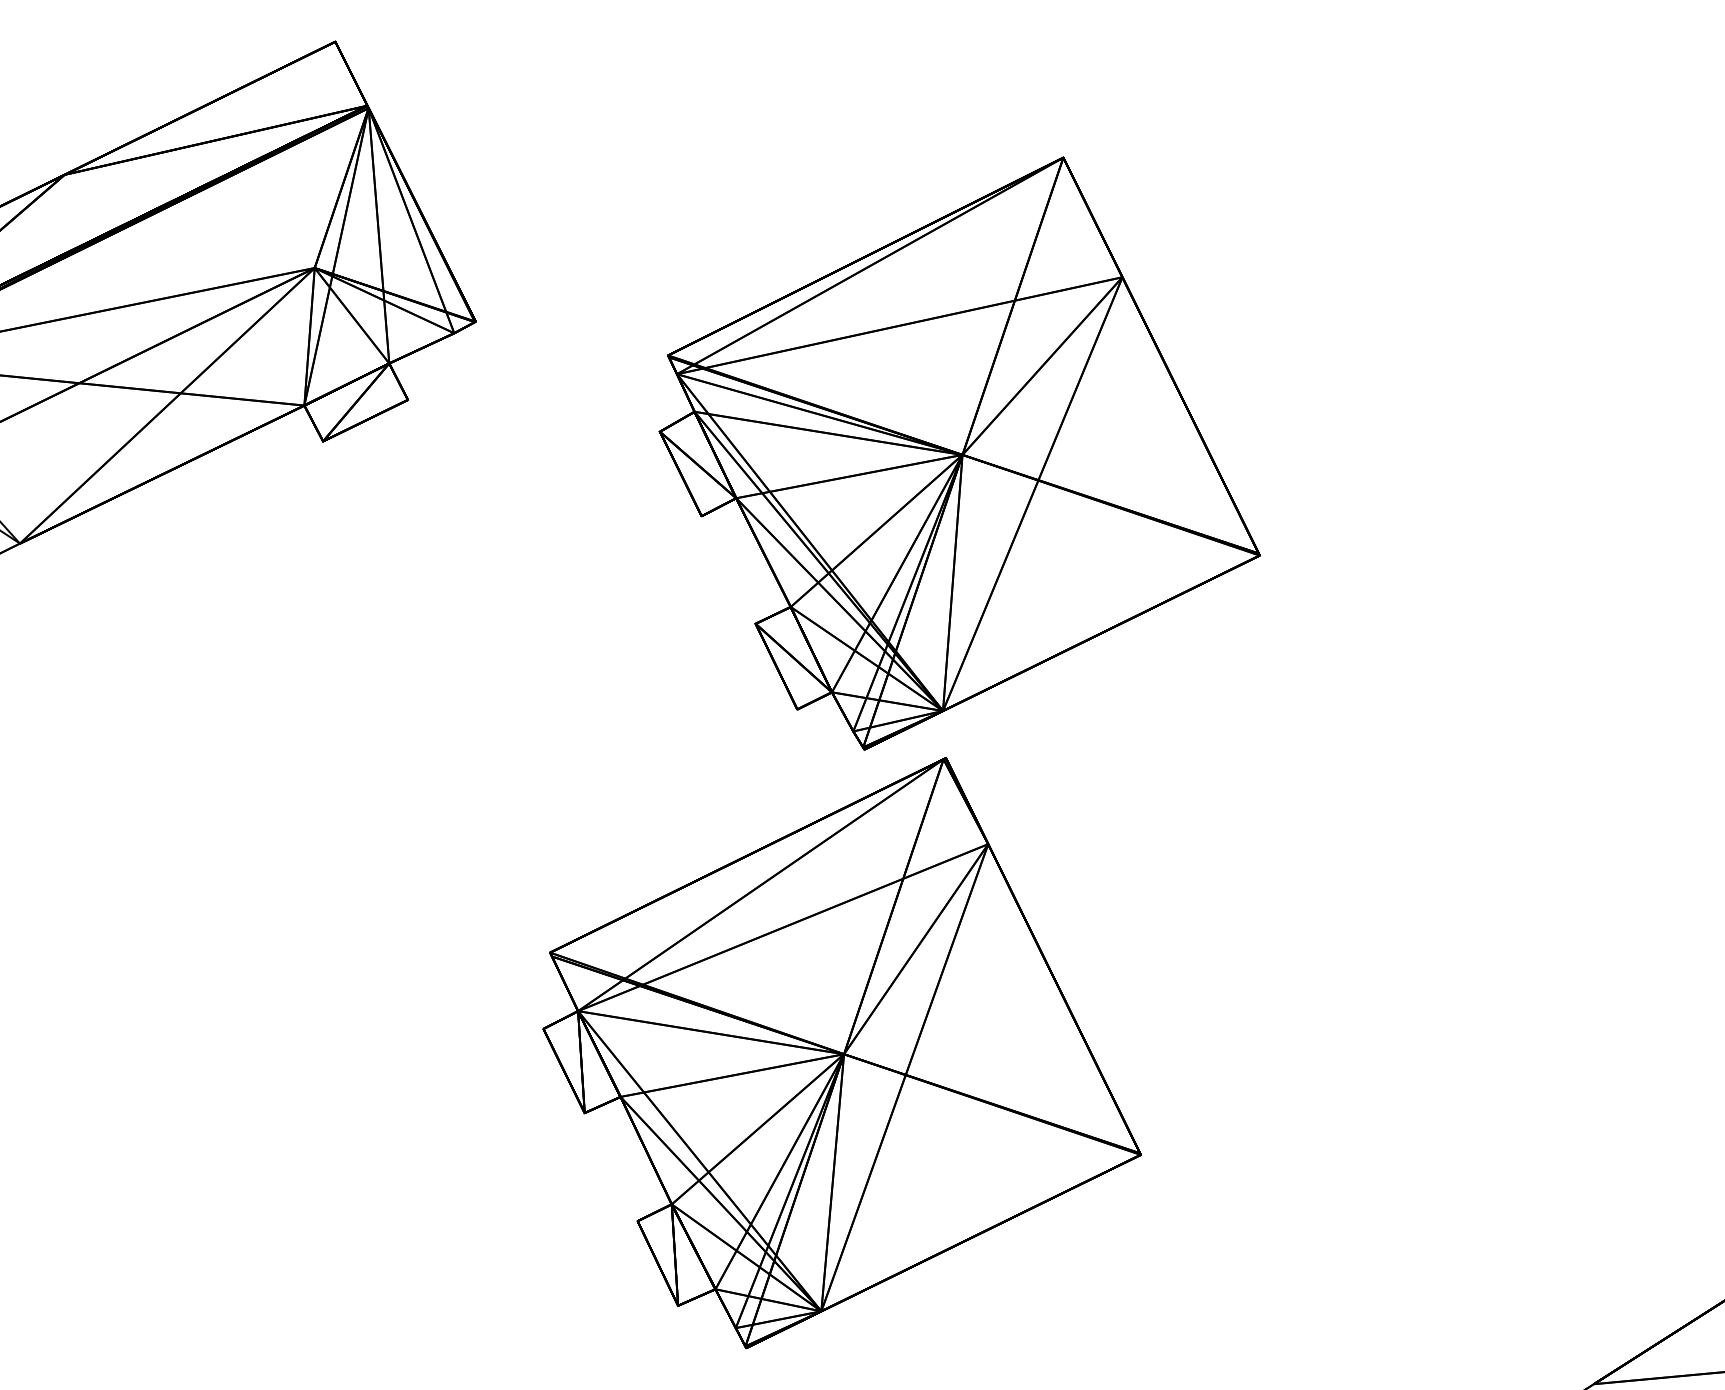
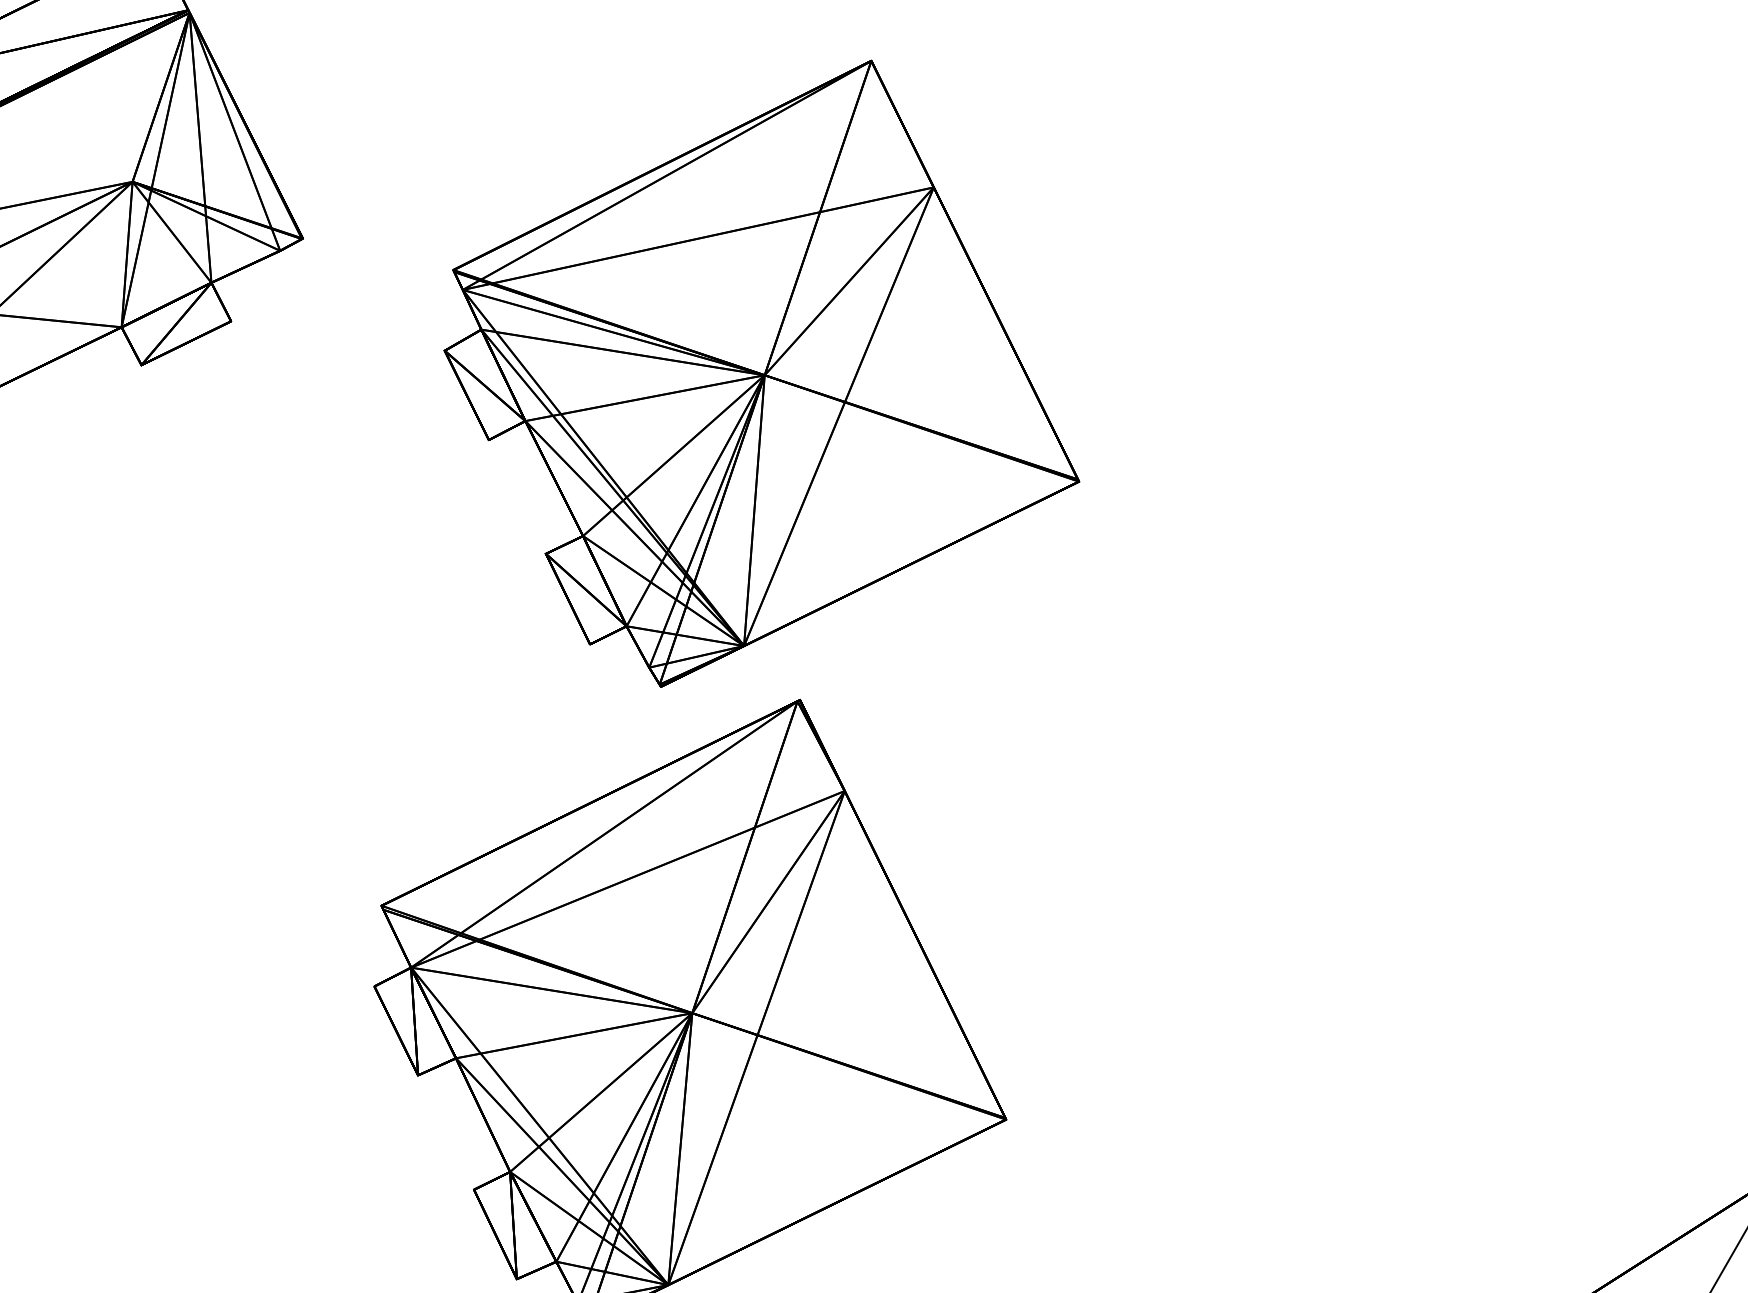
part: (959, 453) -> (761, 373), moved

